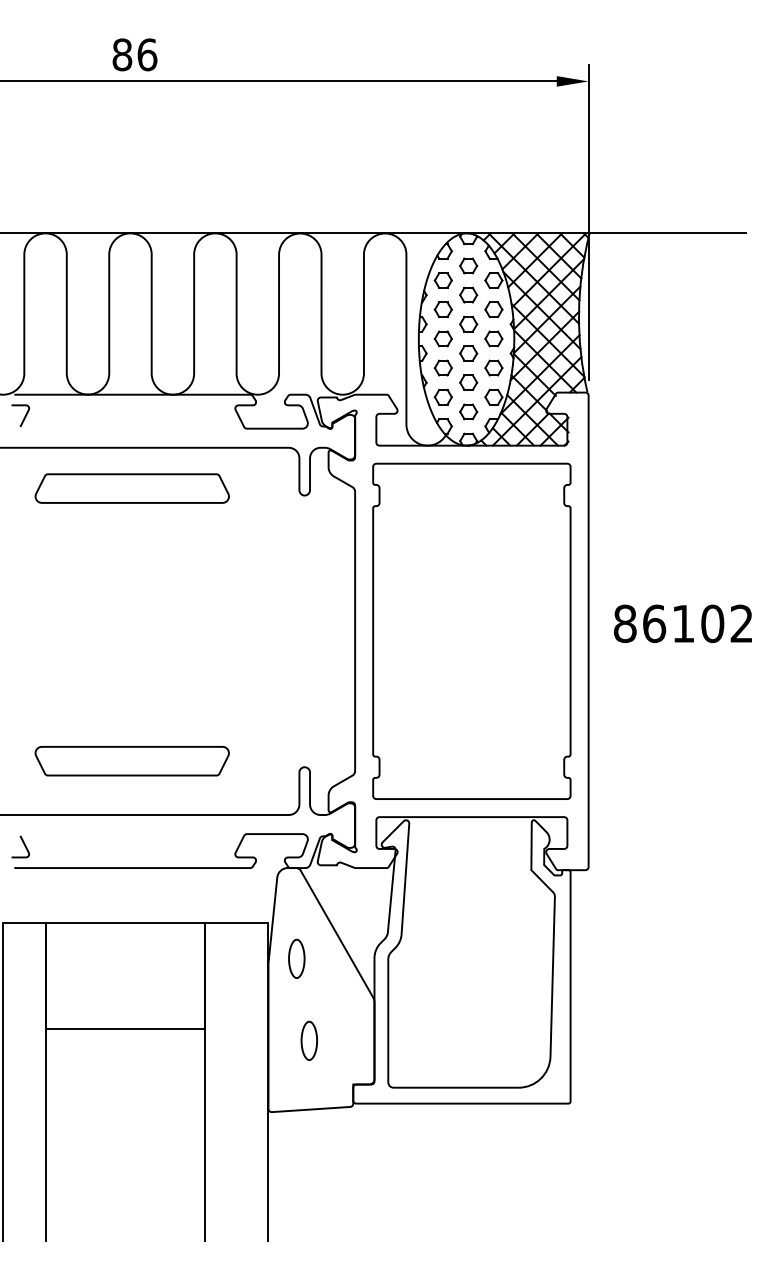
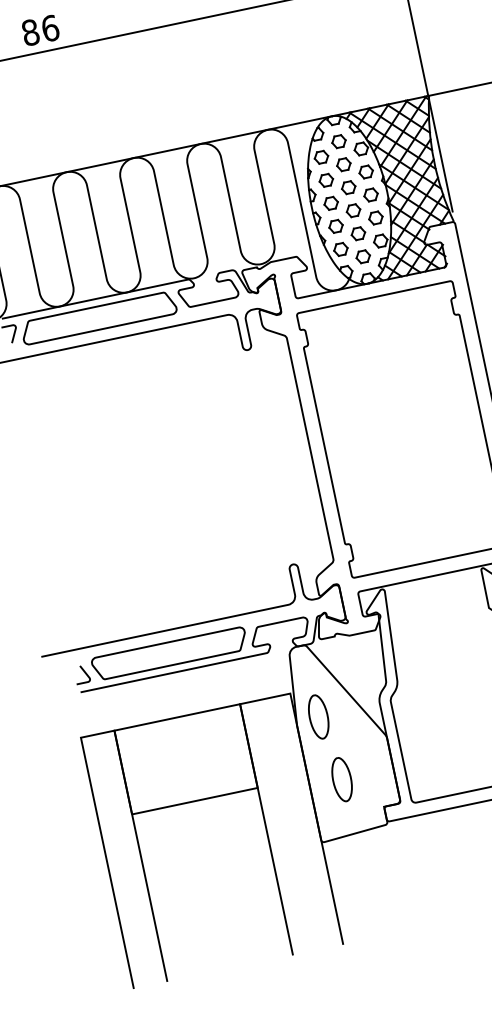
part: (131, 488) -> (98, 318), moved
part: (131, 761) -> (169, 654), moved
part: (296, 958) -> (318, 716), size x1.43
part: (309, 1040) -> (342, 779), size x1.43

